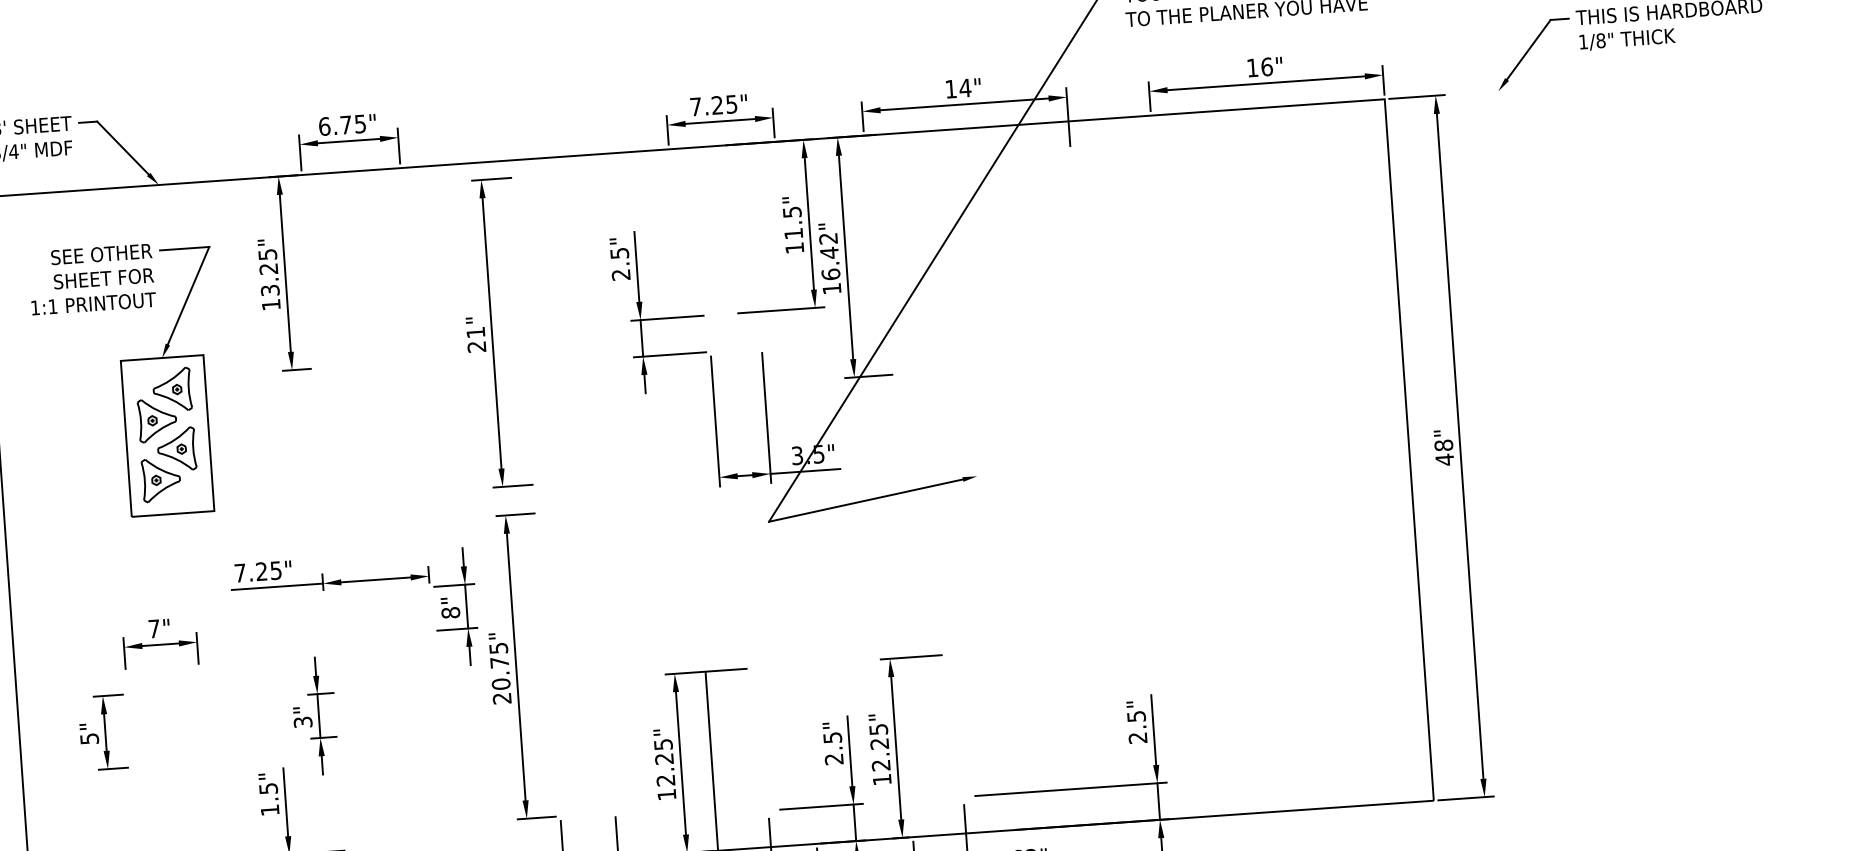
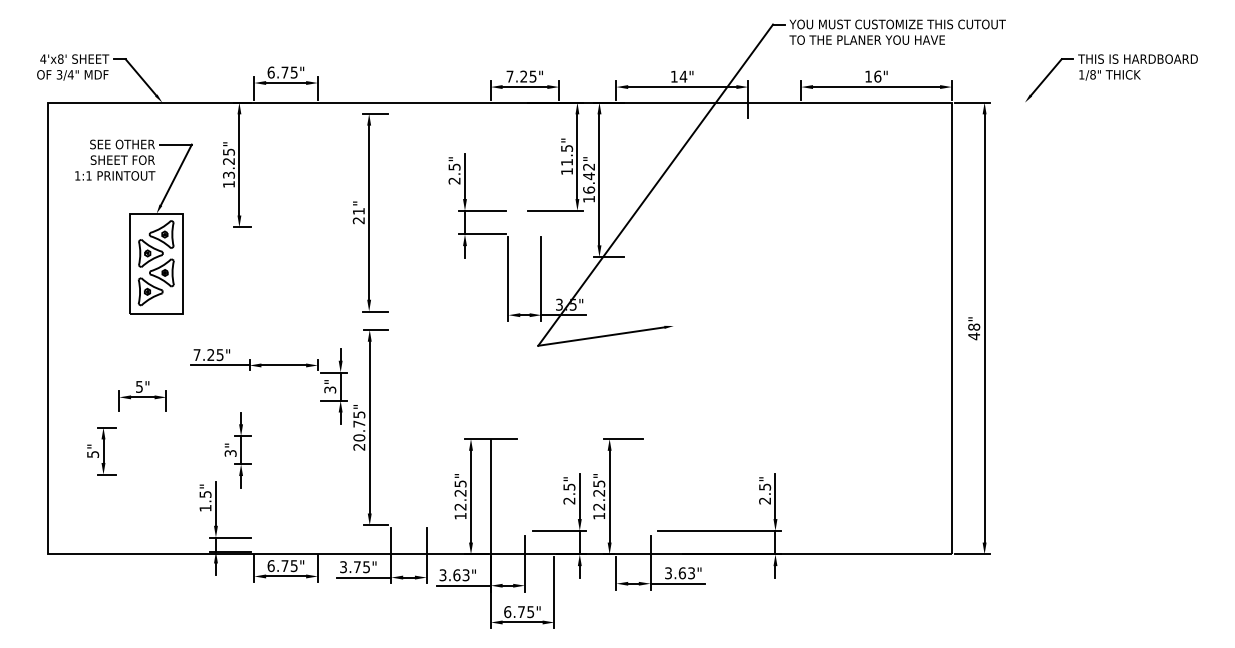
text: (451, 612) -> (330, 389), 8" -> 3"
text: (154, 628) -> (139, 386), 7" -> 5"

